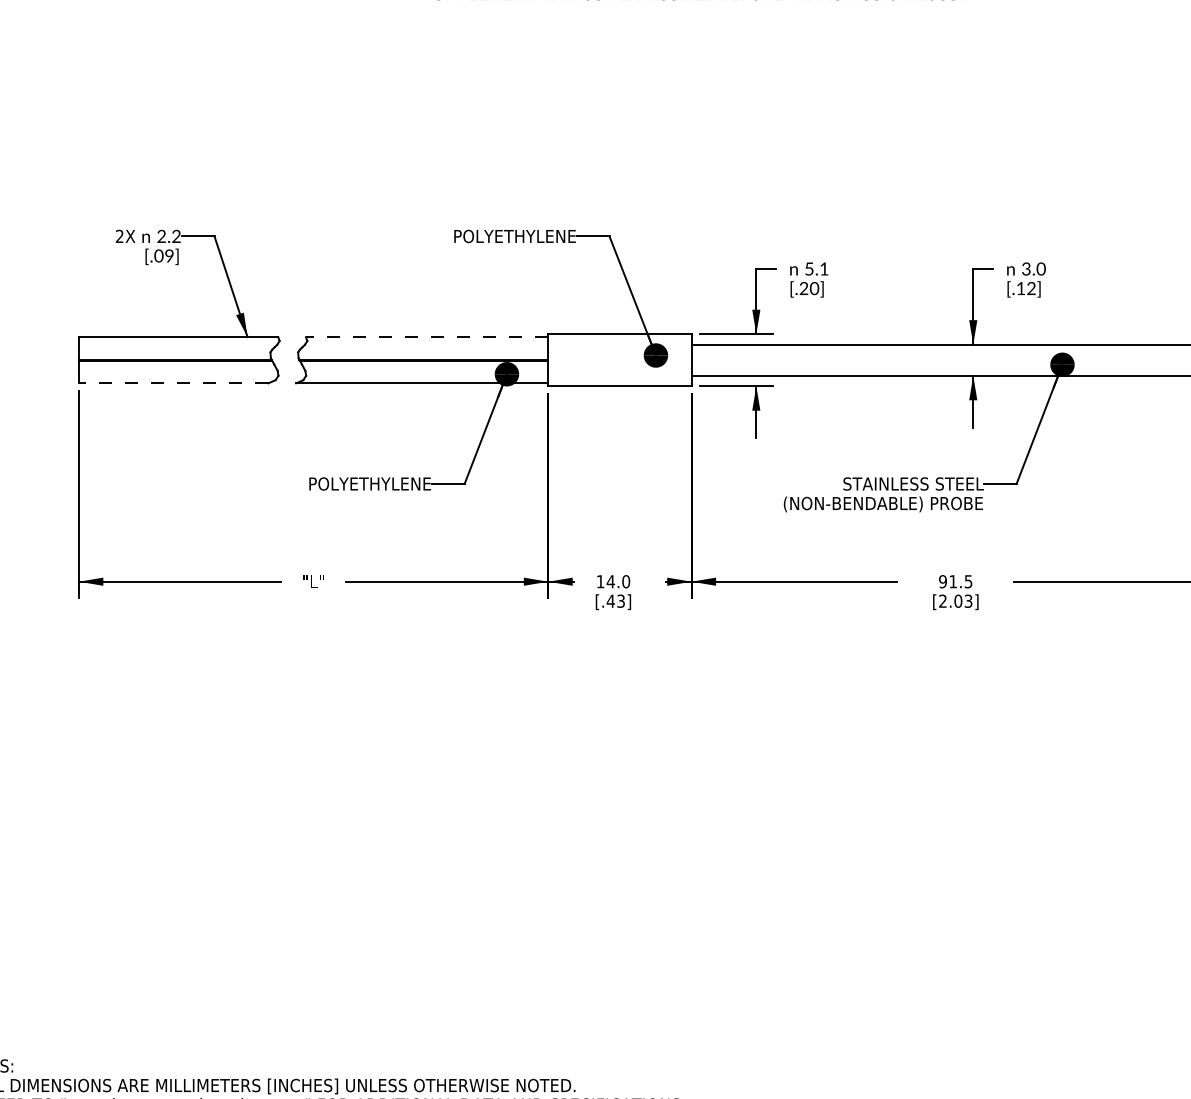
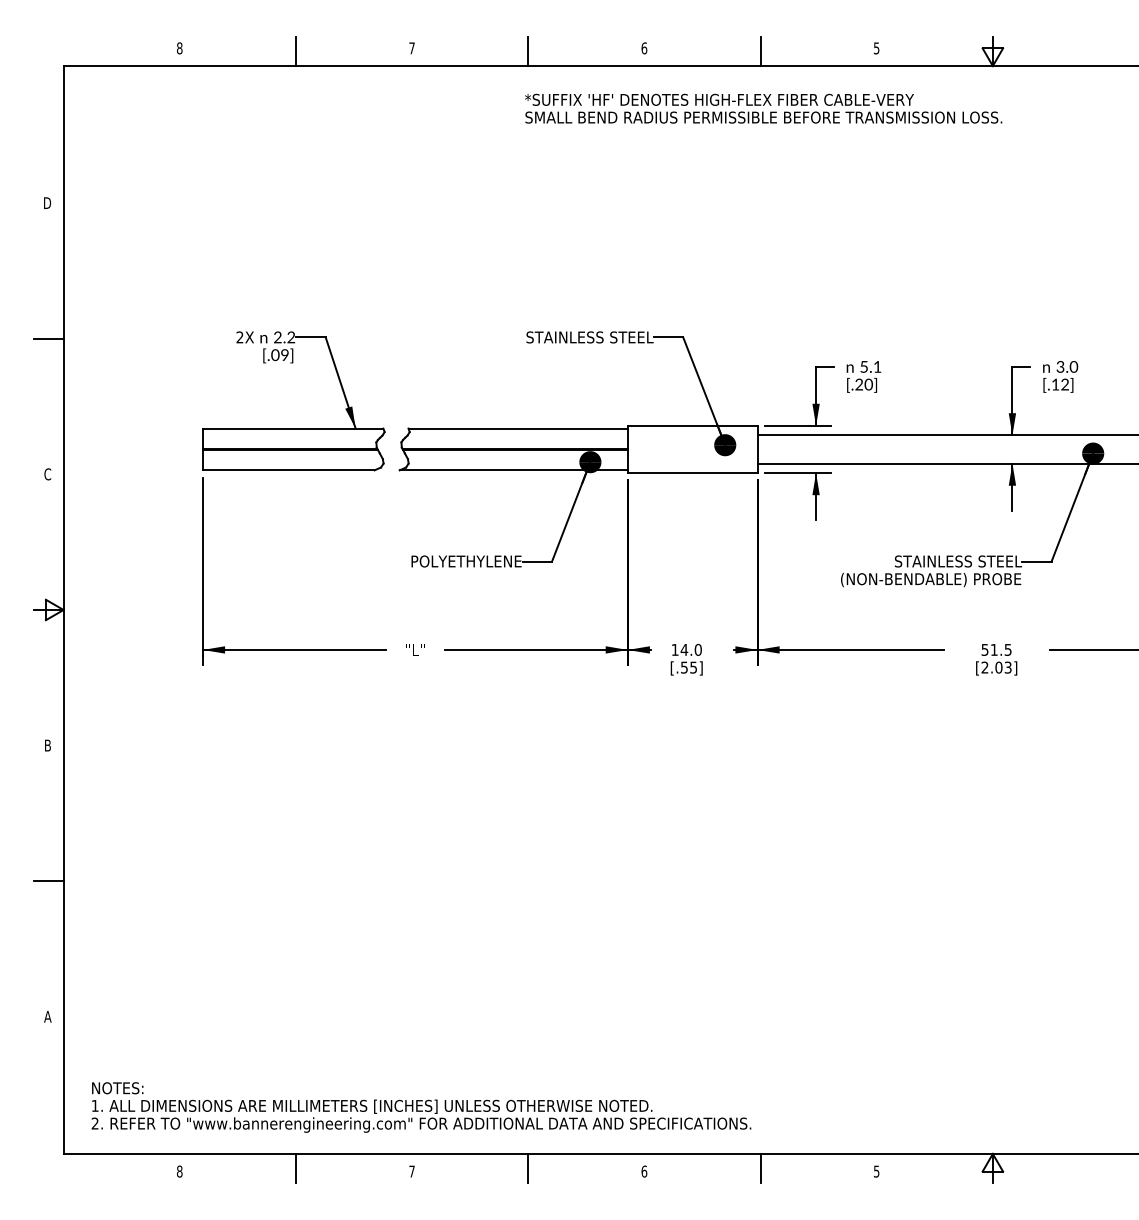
text: (505, 236) -> (589, 337), POLYETHYLENE -> STAINLESS STEEL
line: (427, 337) -> (518, 428), dashed -> solid
line: (173, 383) -> (288, 470), dashed -> solid
text: (942, 581) -> (984, 649), 91.5 -> 51.5
text: (615, 601) -> (688, 667), [.43] -> [.55]

